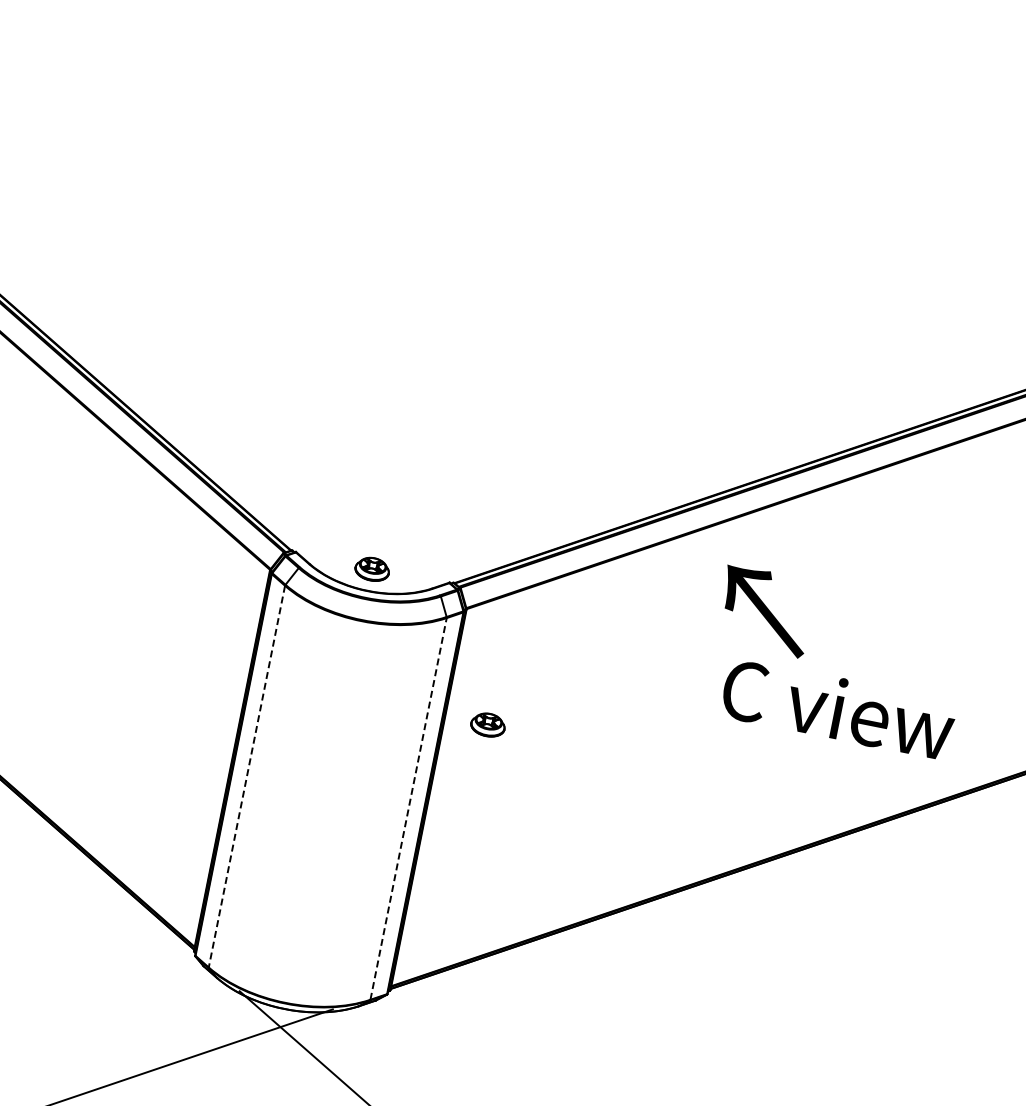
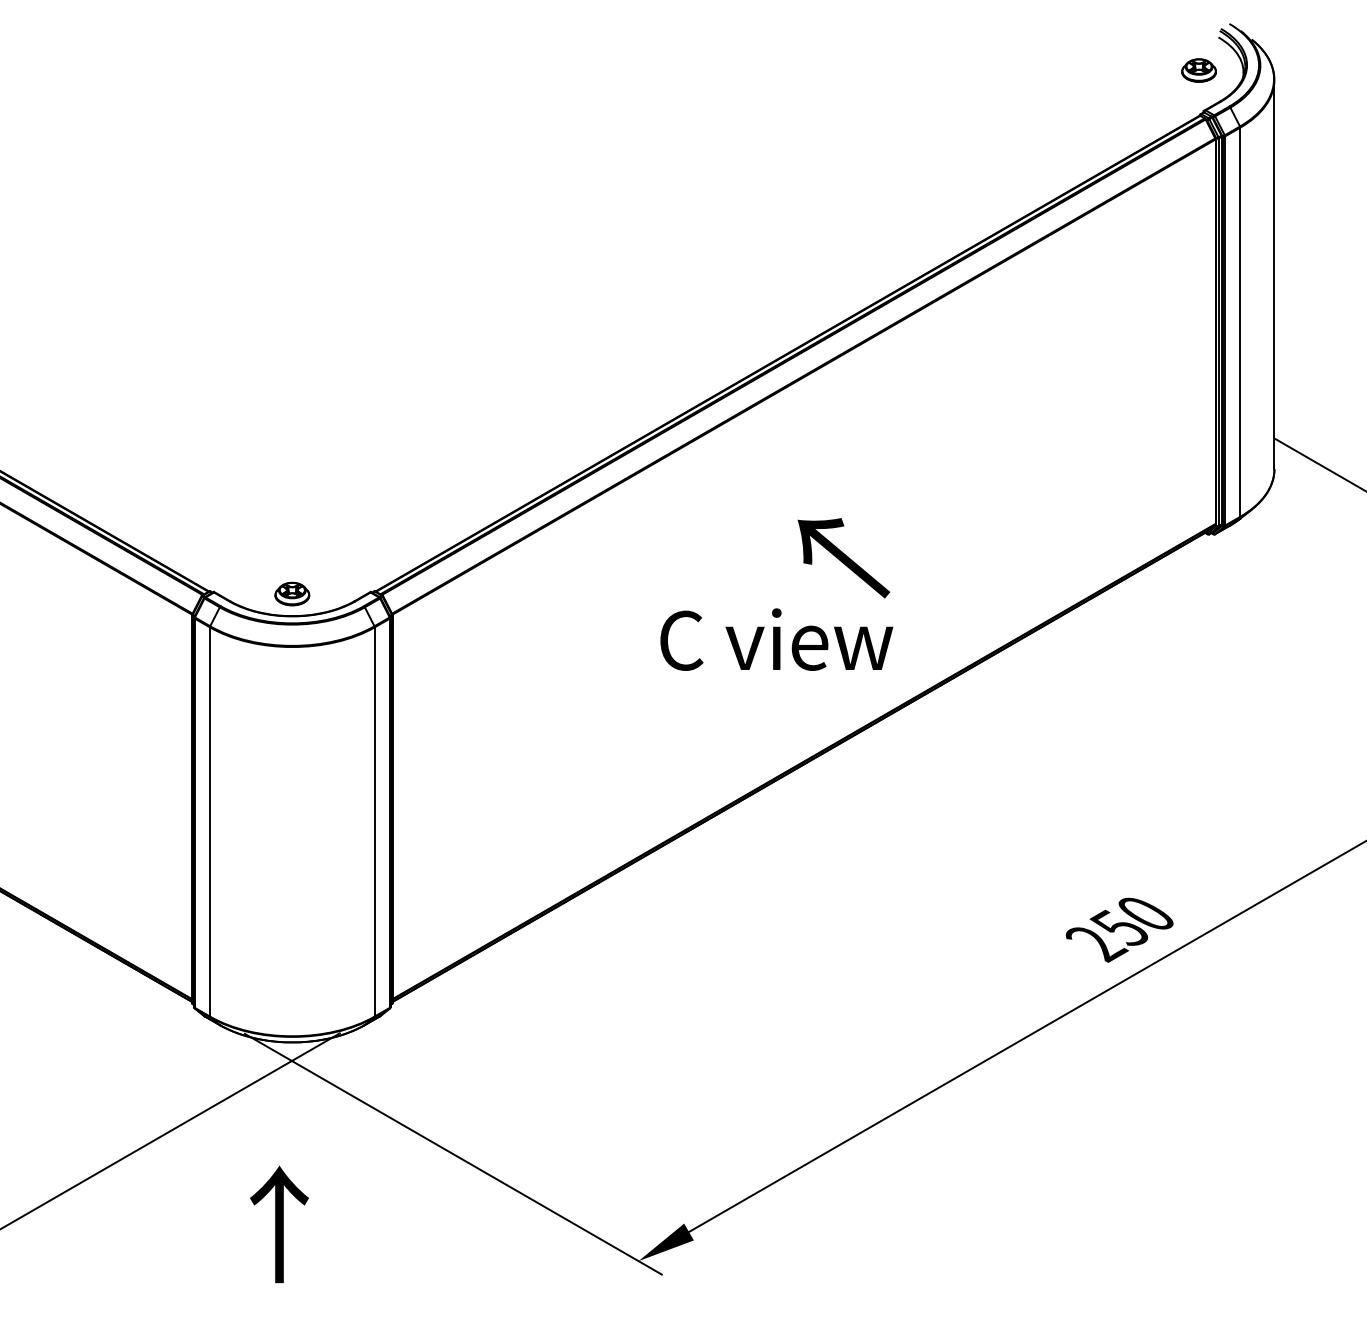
text: (764, 611) -> (843, 558), moved
part: (488, 724) -> (436, 723), removed
line: (246, 776) -> (209, 821), dashed -> solid
line: (408, 808) -> (374, 821), dashed -> solid

